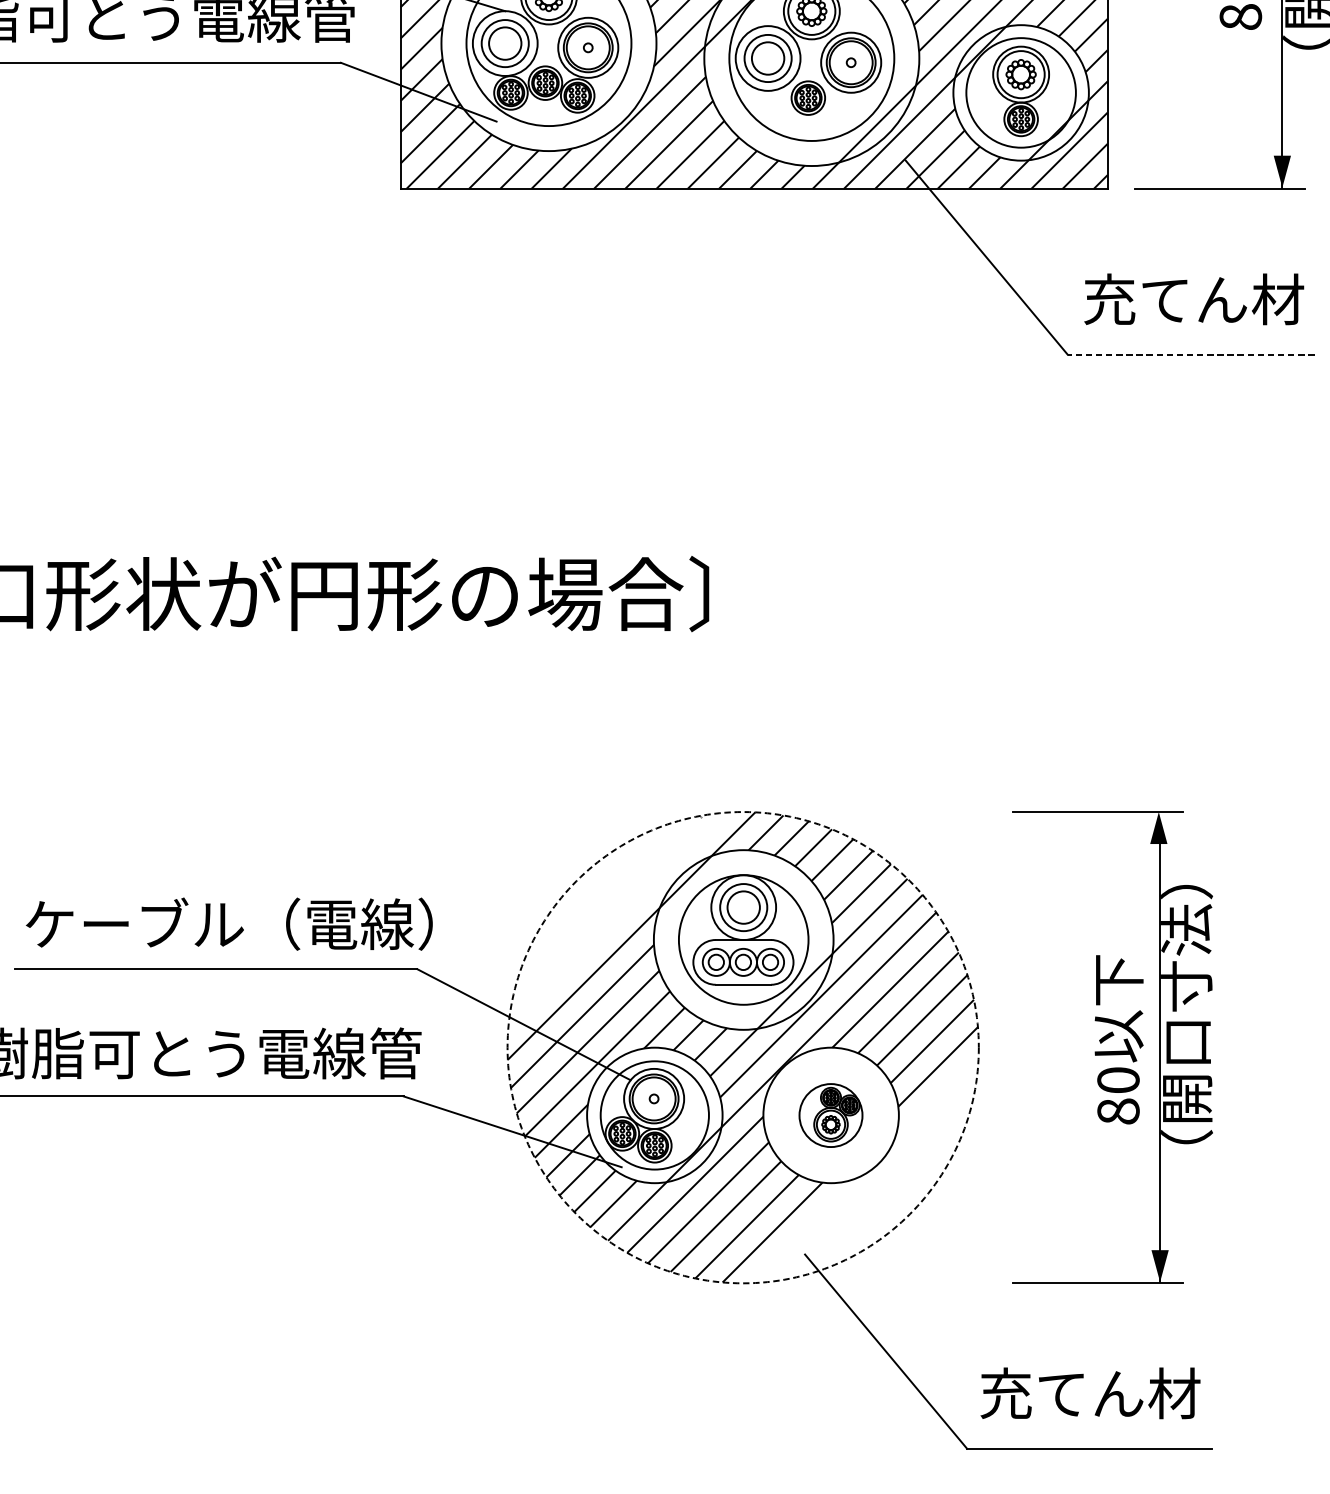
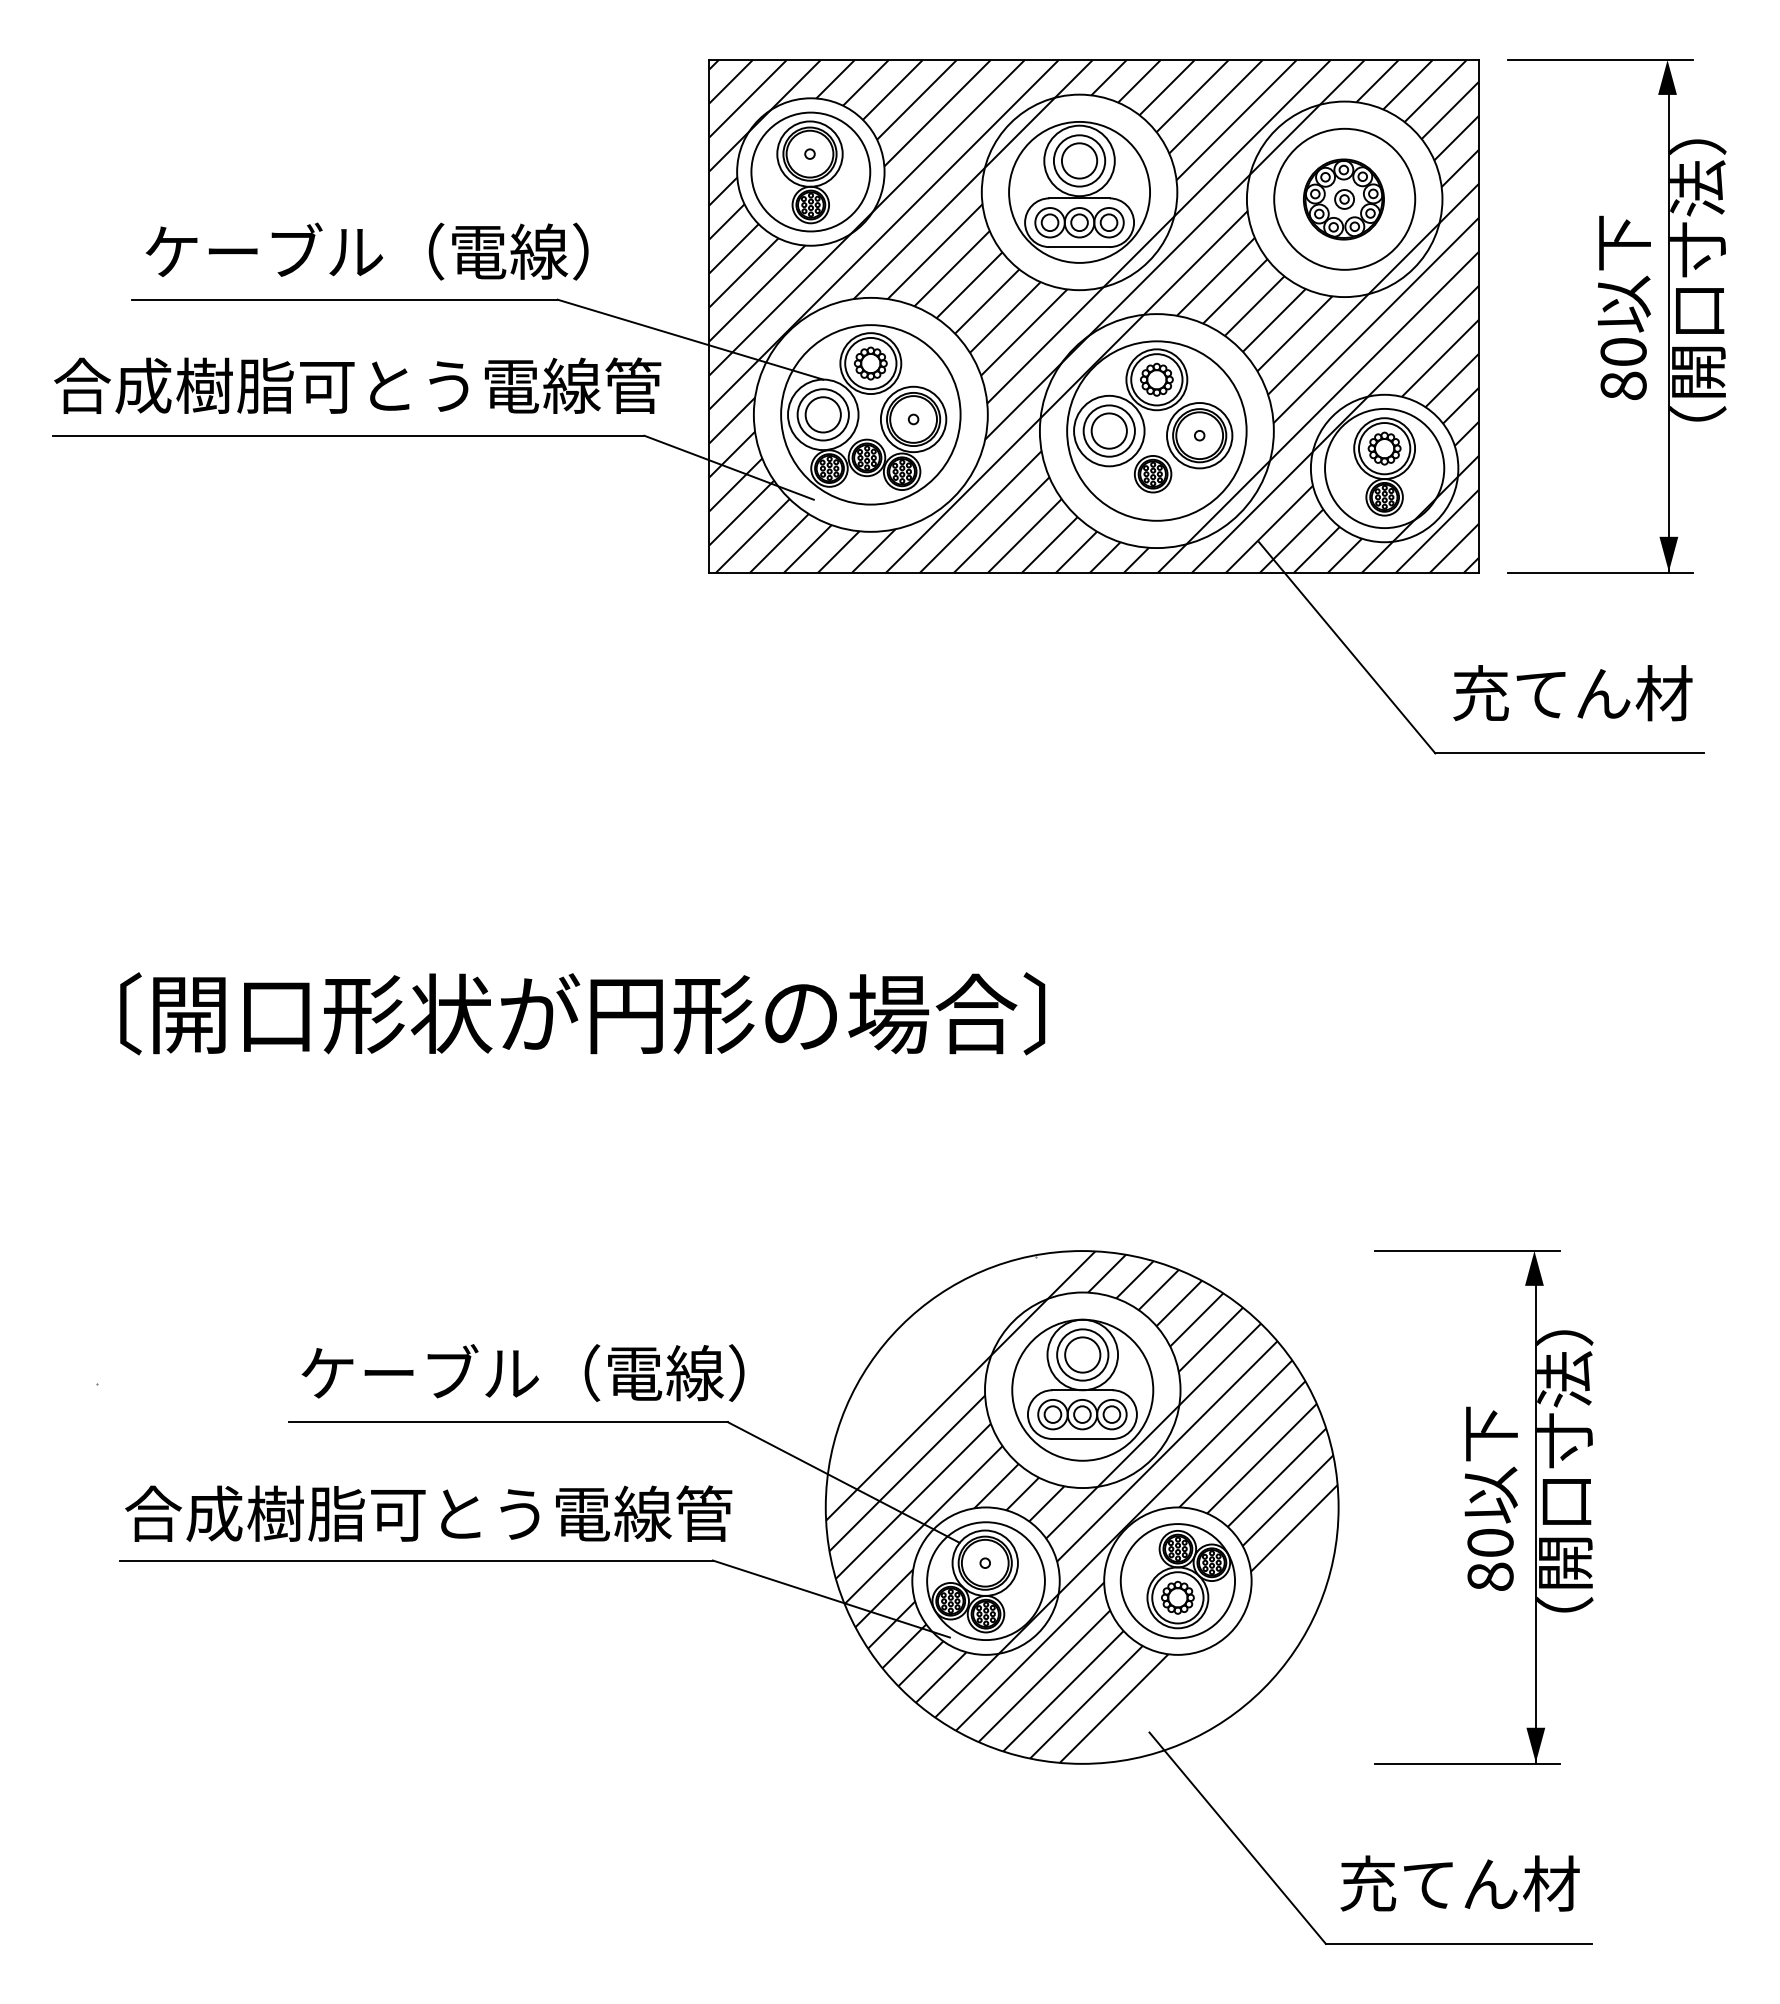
line: (1191, 354) -> (1569, 753), dashed -> solid
circle: (742, 1047) -> (1081, 1507), dashed -> solid
part: (830, 1115) -> (1177, 1581), size x1.67

